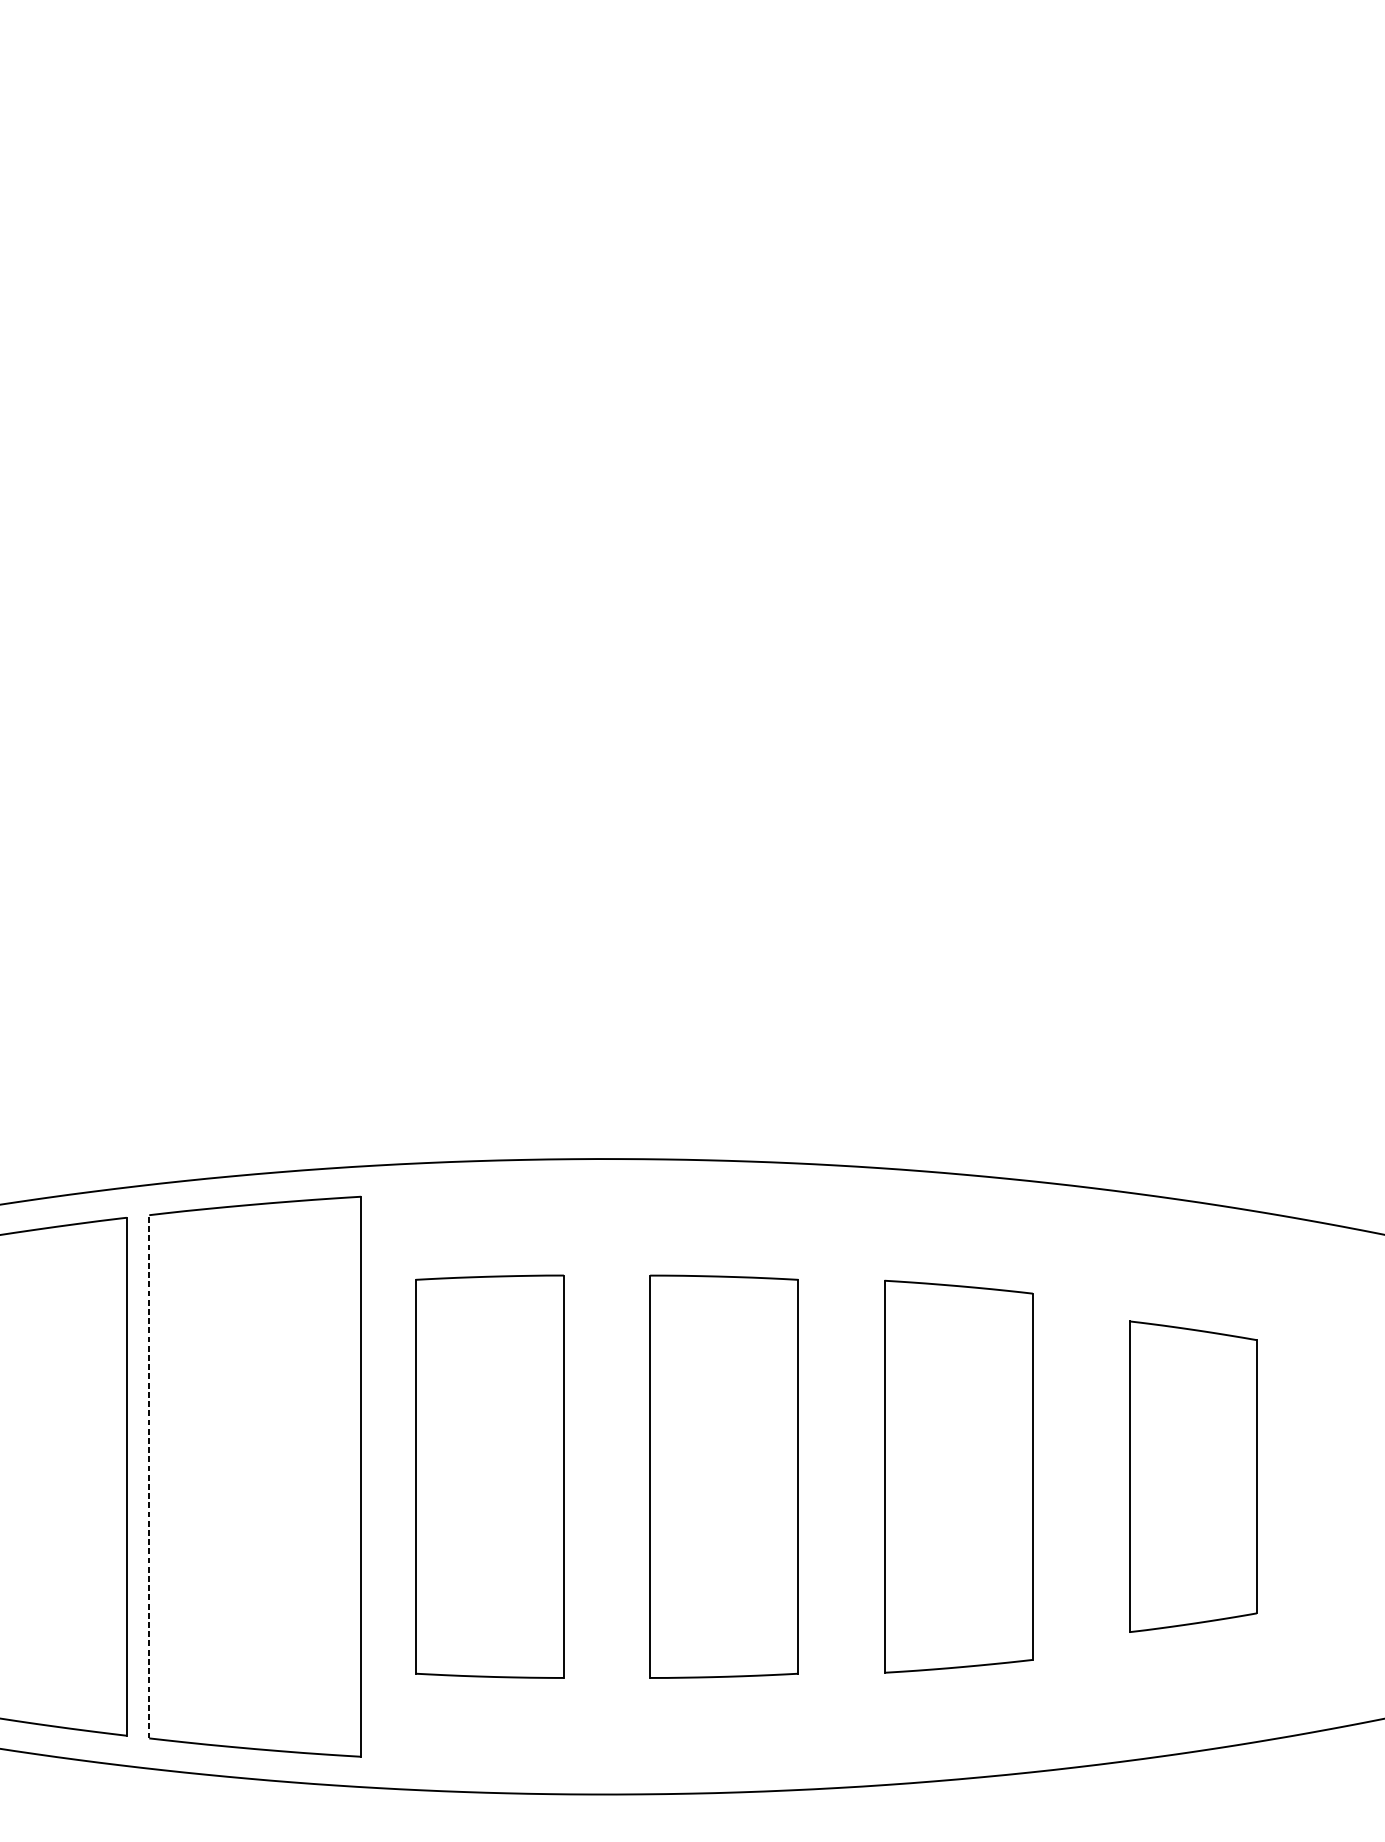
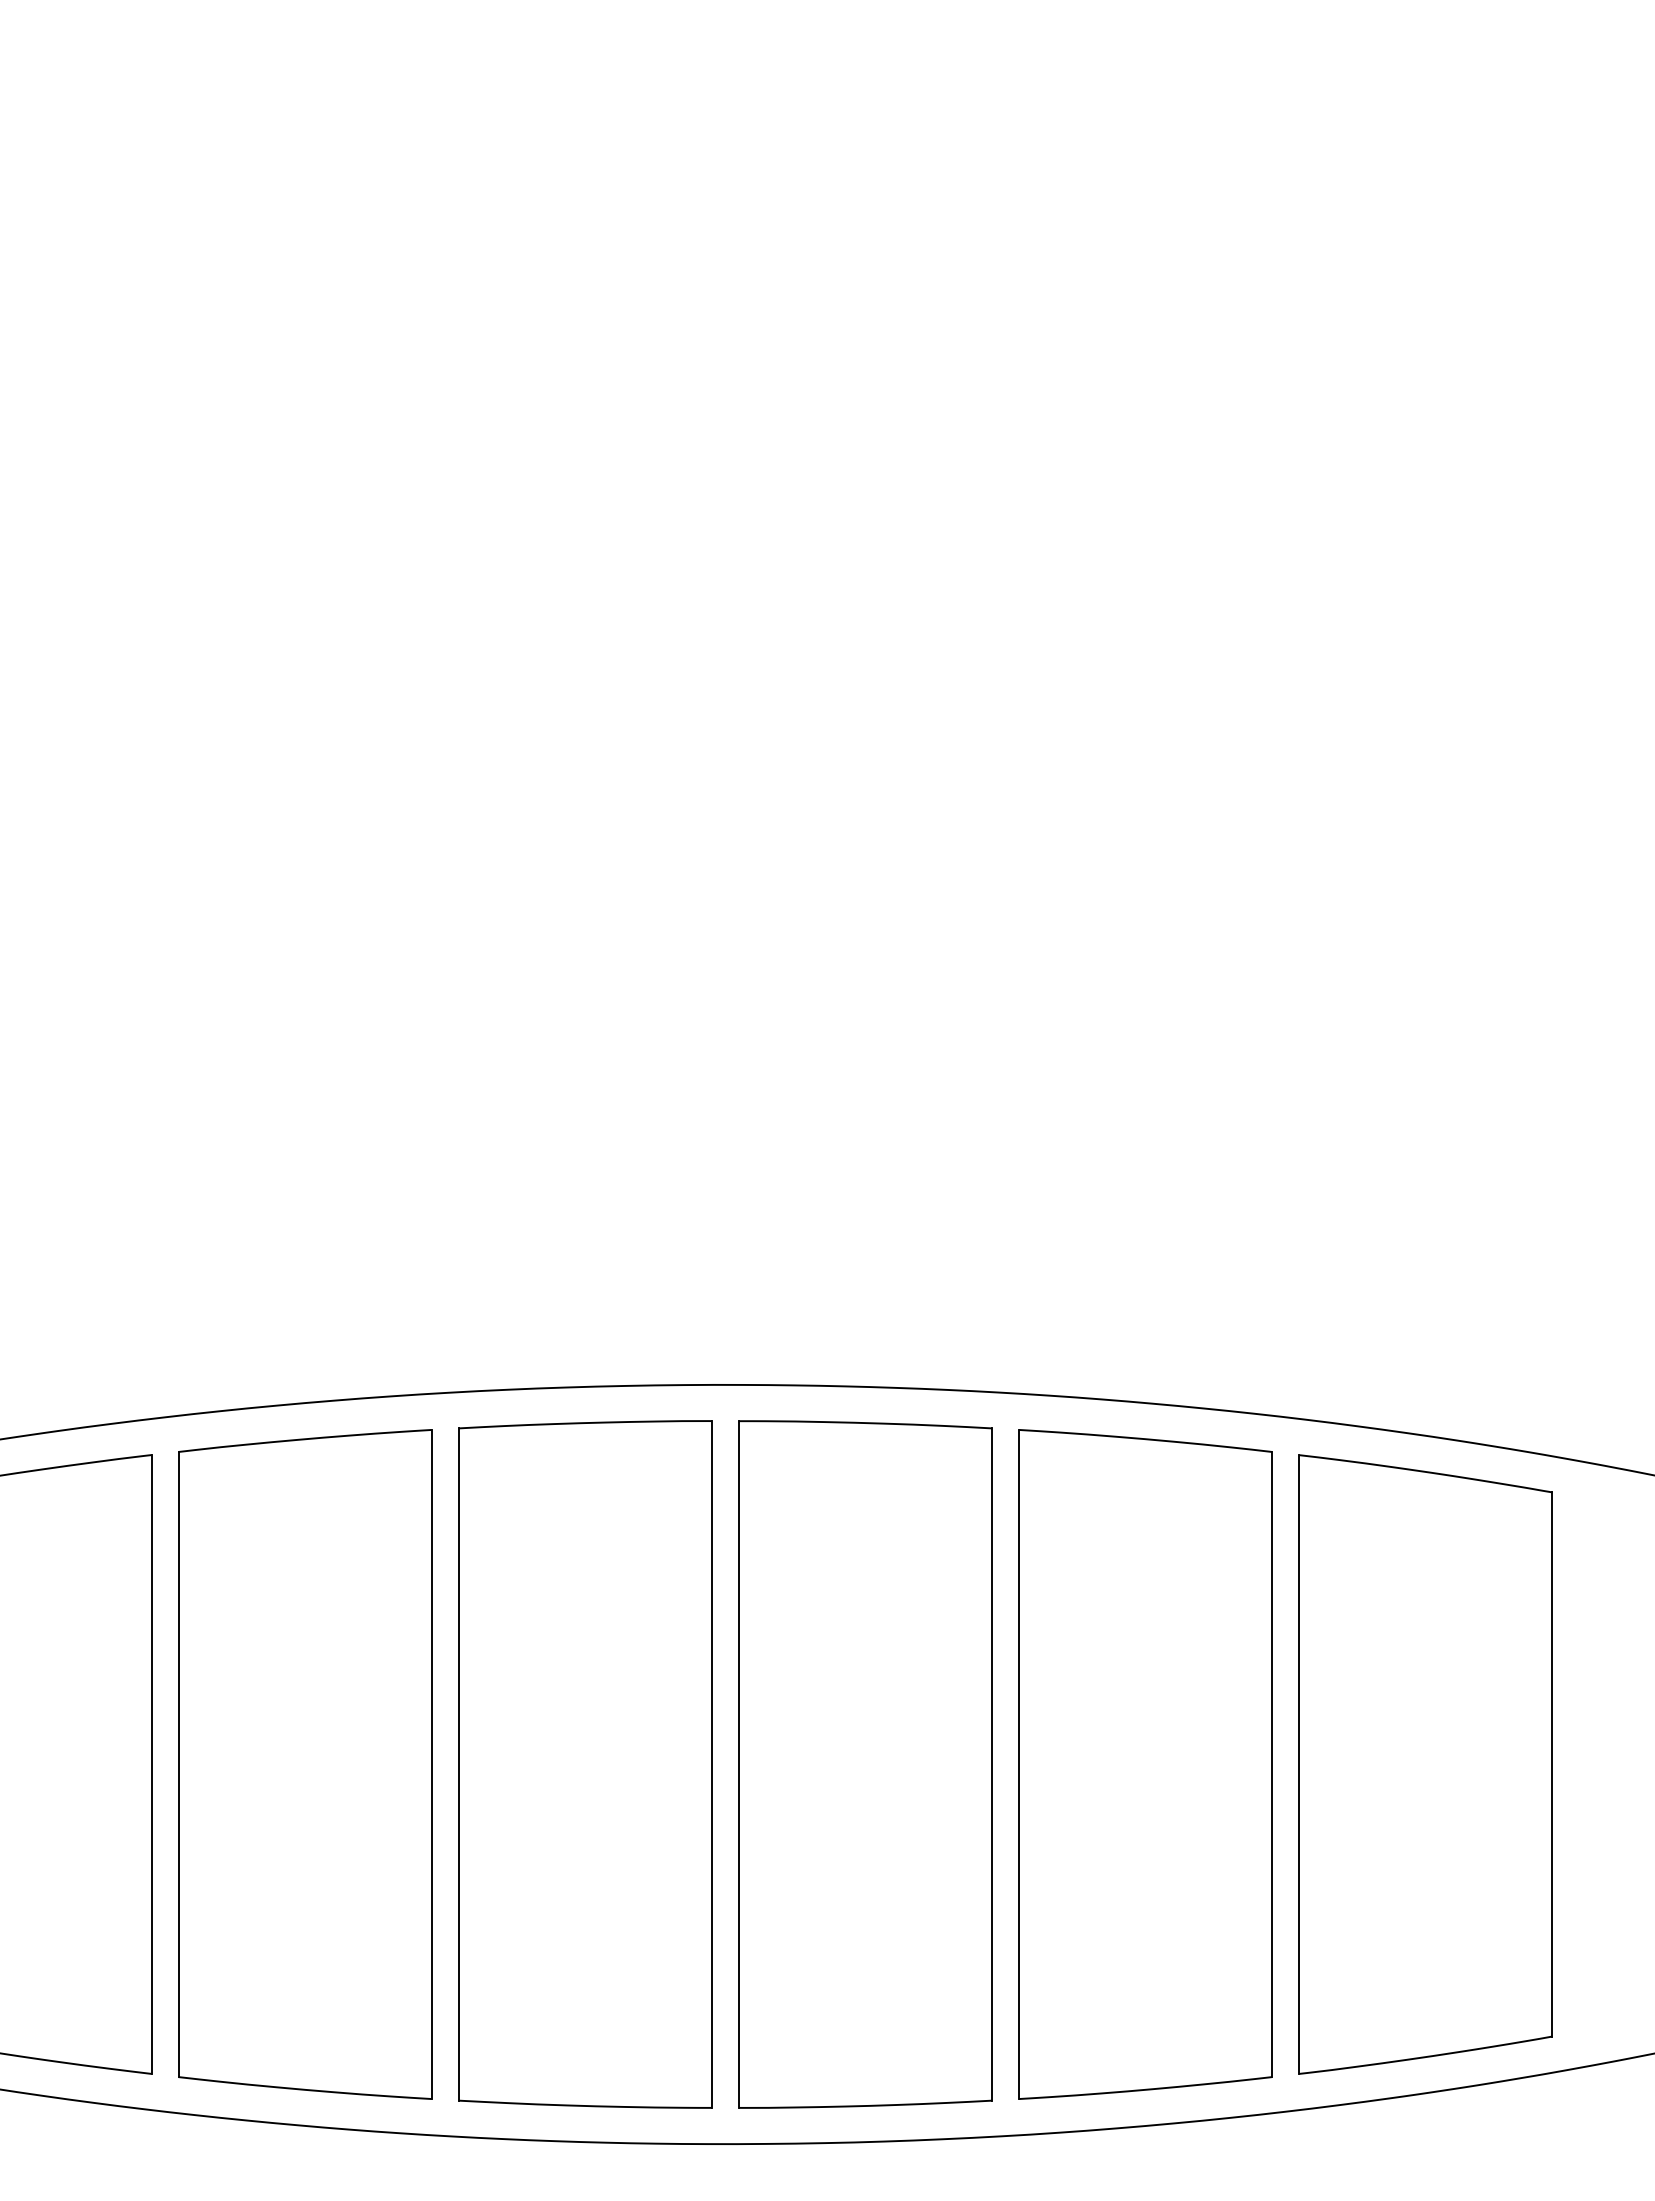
line: (149, 1476) -> (178, 1764), dashed -> solid
part: (489, 1476) -> (585, 1764), size x1.43
part: (724, 1476) -> (865, 1764), size x1.43
part: (958, 1476) -> (1145, 1764), size x1.43
part: (1193, 1476) -> (1425, 1764), size x1.67

